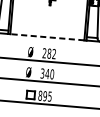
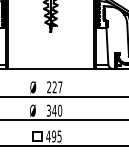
line: (47, 37) -> (50, 68), dashed -> solid
text: (51, 54) -> (57, 87), 282 -> 227
text: (40, 95) -> (48, 136), 895 -> 495

